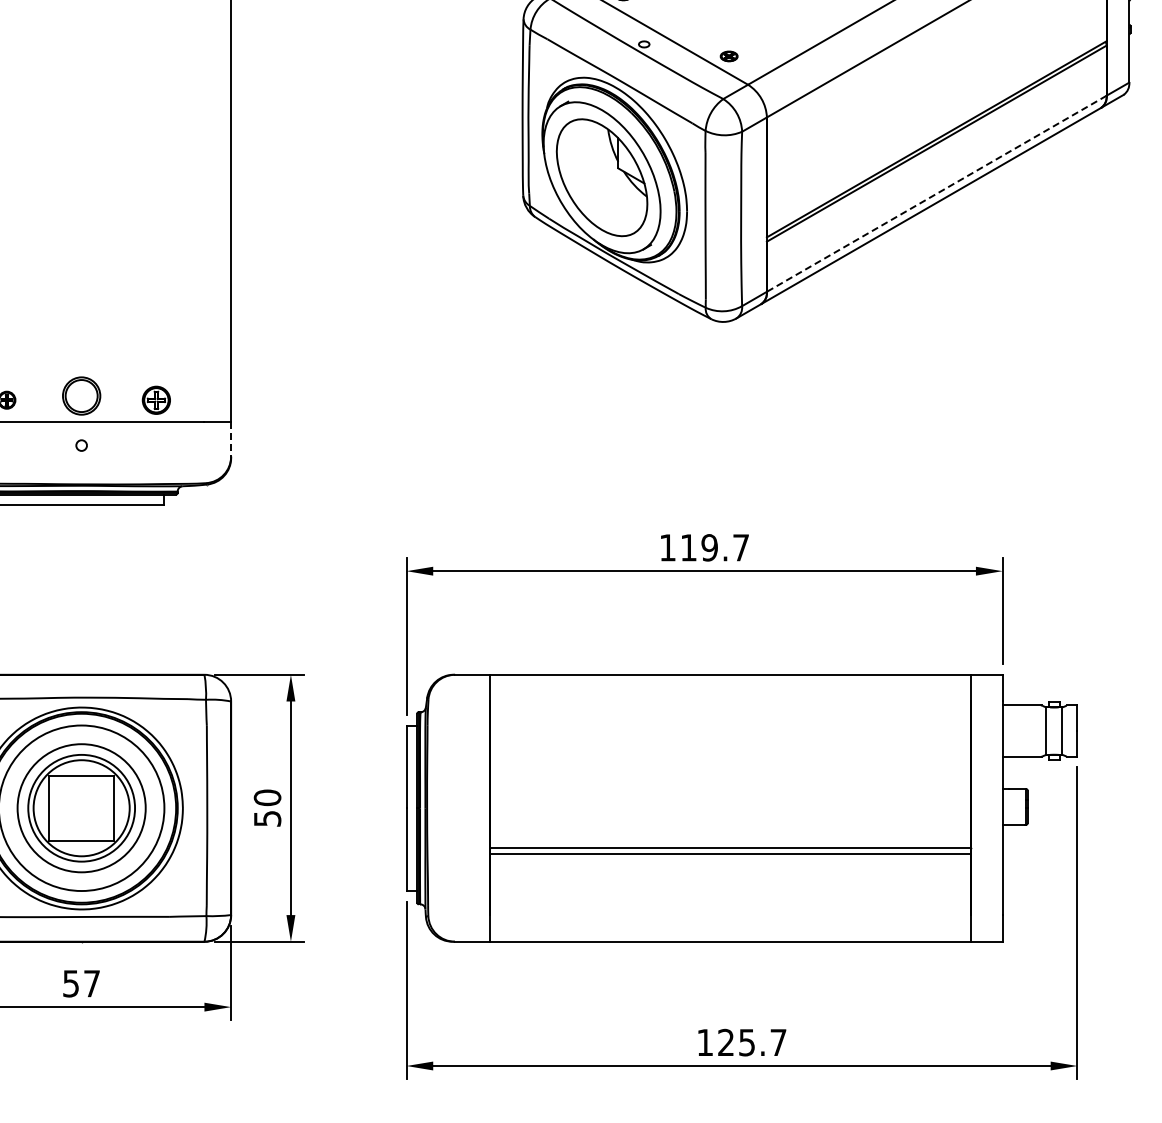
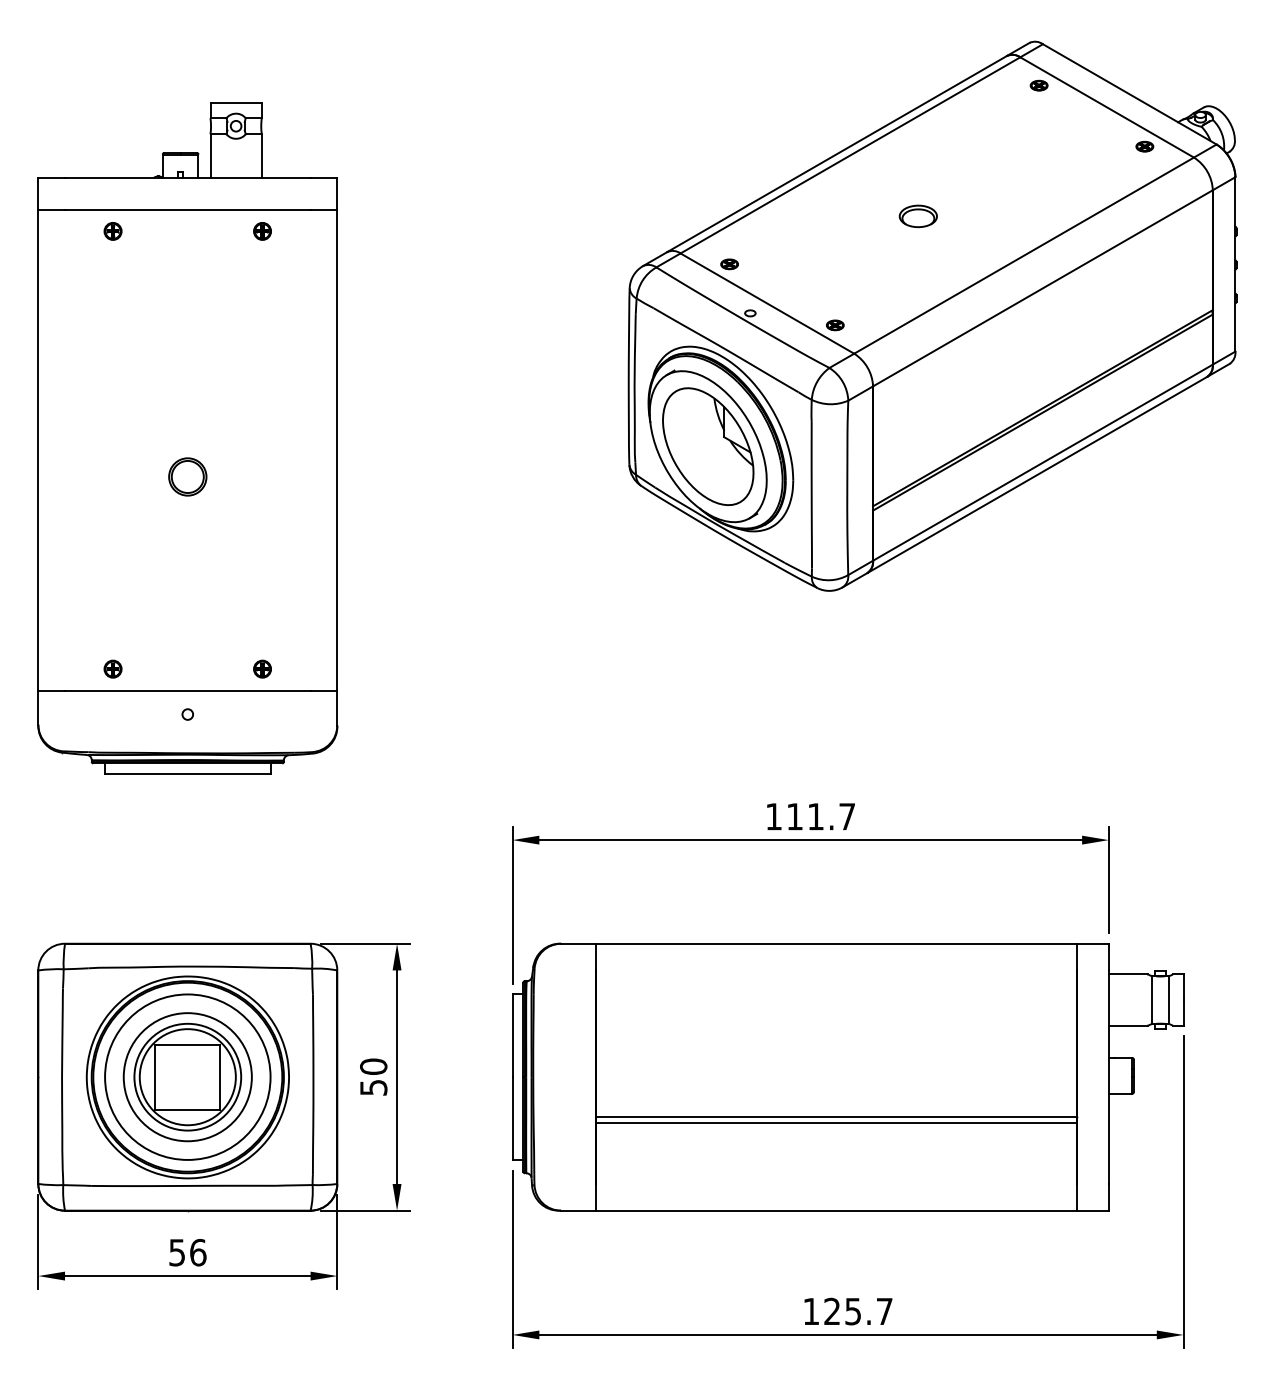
line: (936, 193) -> (1042, 462), dashed -> solid
part: (81, 395) -> (187, 476), moved
part: (156, 399) -> (262, 668), size x0.62
line: (231, 439) -> (337, 708), dashed -> solid
text: (709, 547) -> (815, 816), 119.7 -> 111.7
text: (92, 983) -> (198, 1252), 57 -> 56

